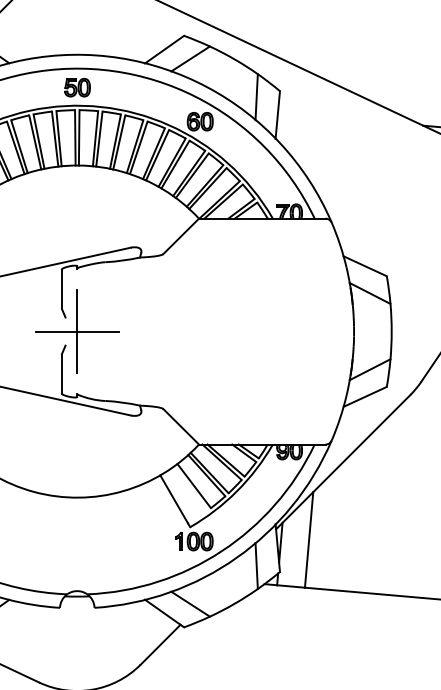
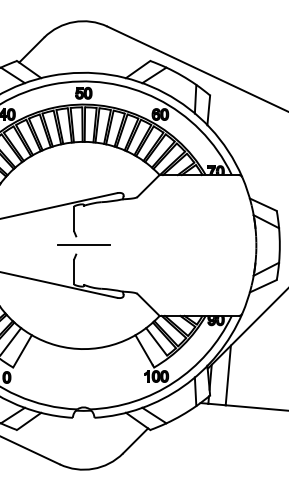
line: (76, 331) -> (83, 245), removed

